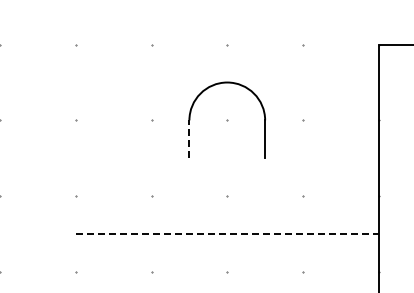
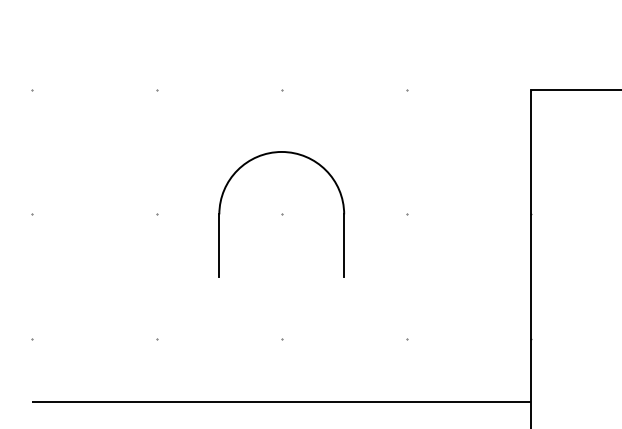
line: (189, 139) -> (219, 245), dashed -> solid
line: (227, 233) -> (282, 400), dashed -> solid

